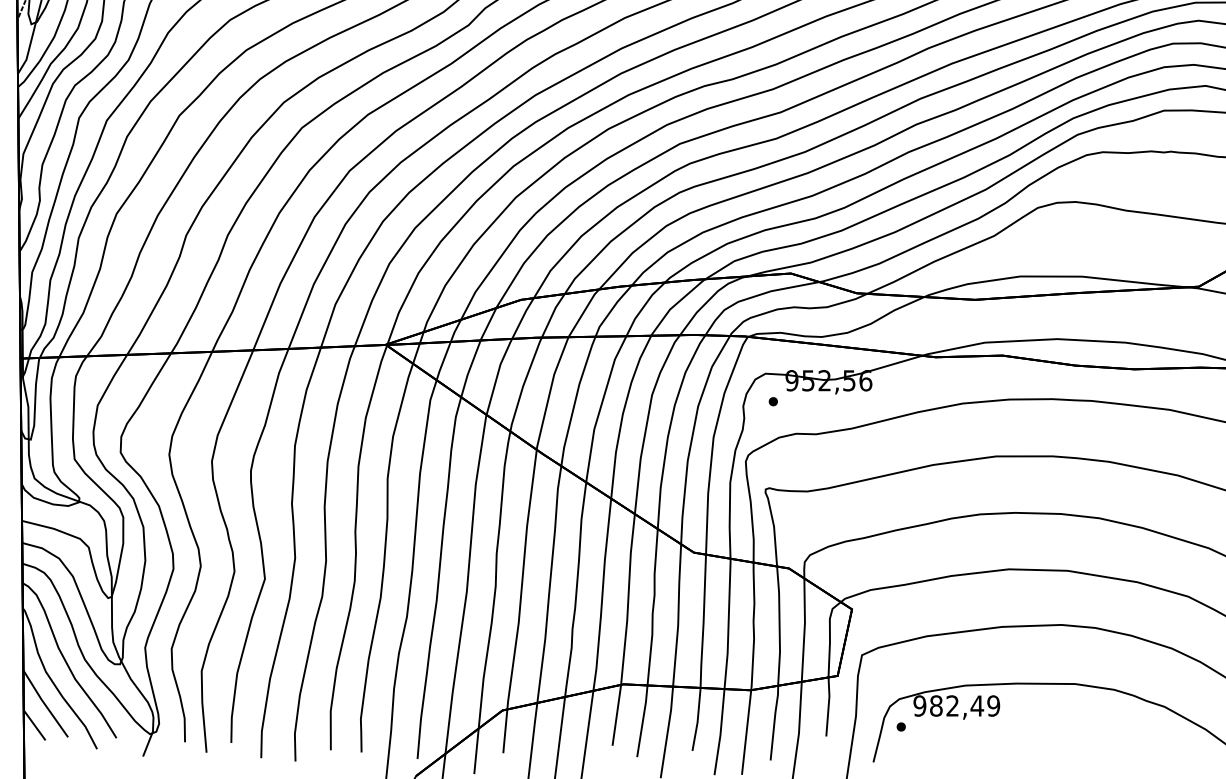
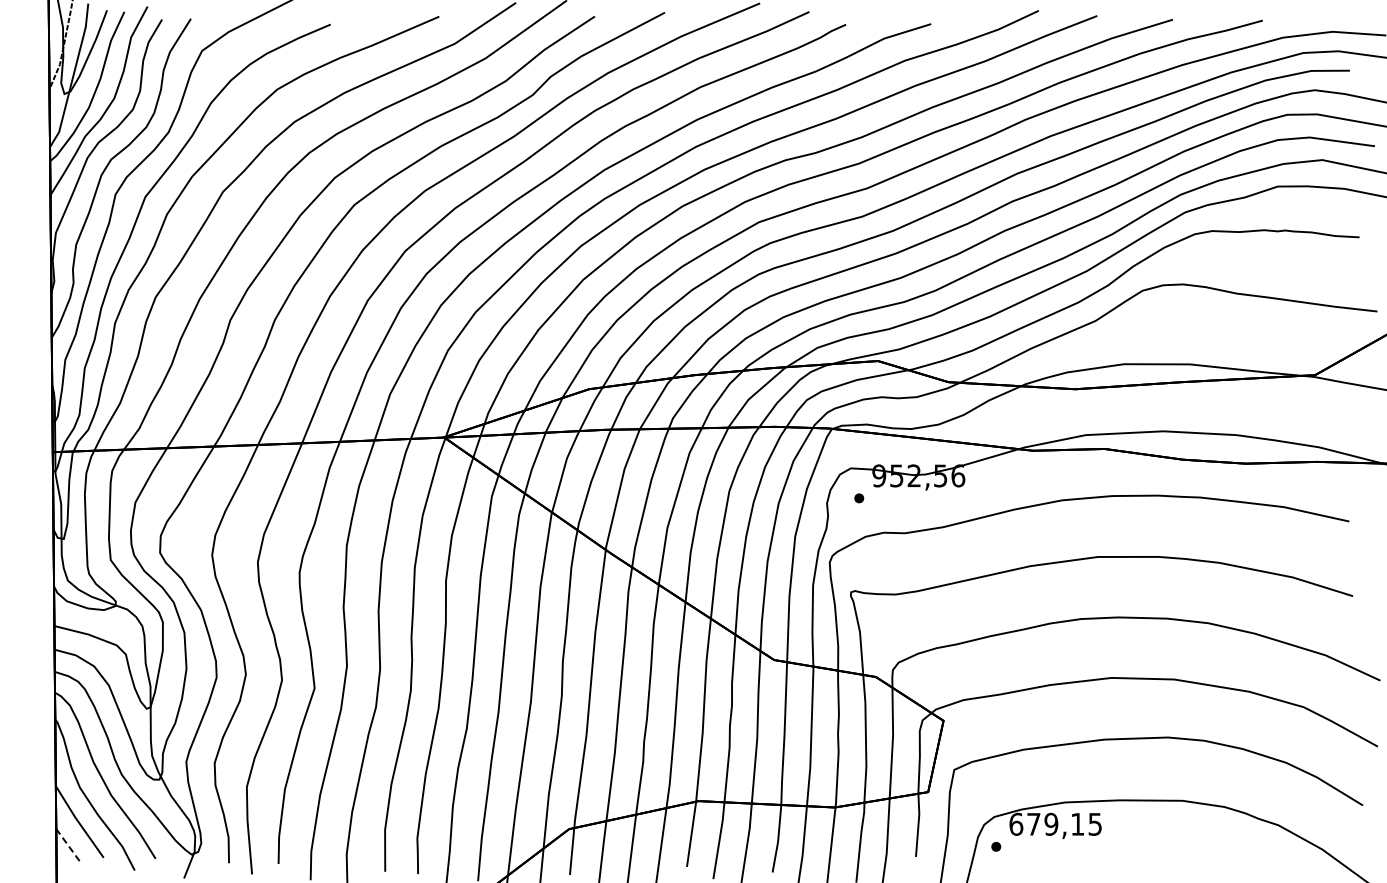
text: (956, 705) -> (1055, 823), 982,49 -> 679,15
line: (34, 725) -> (67, 845), solid -> dashed

